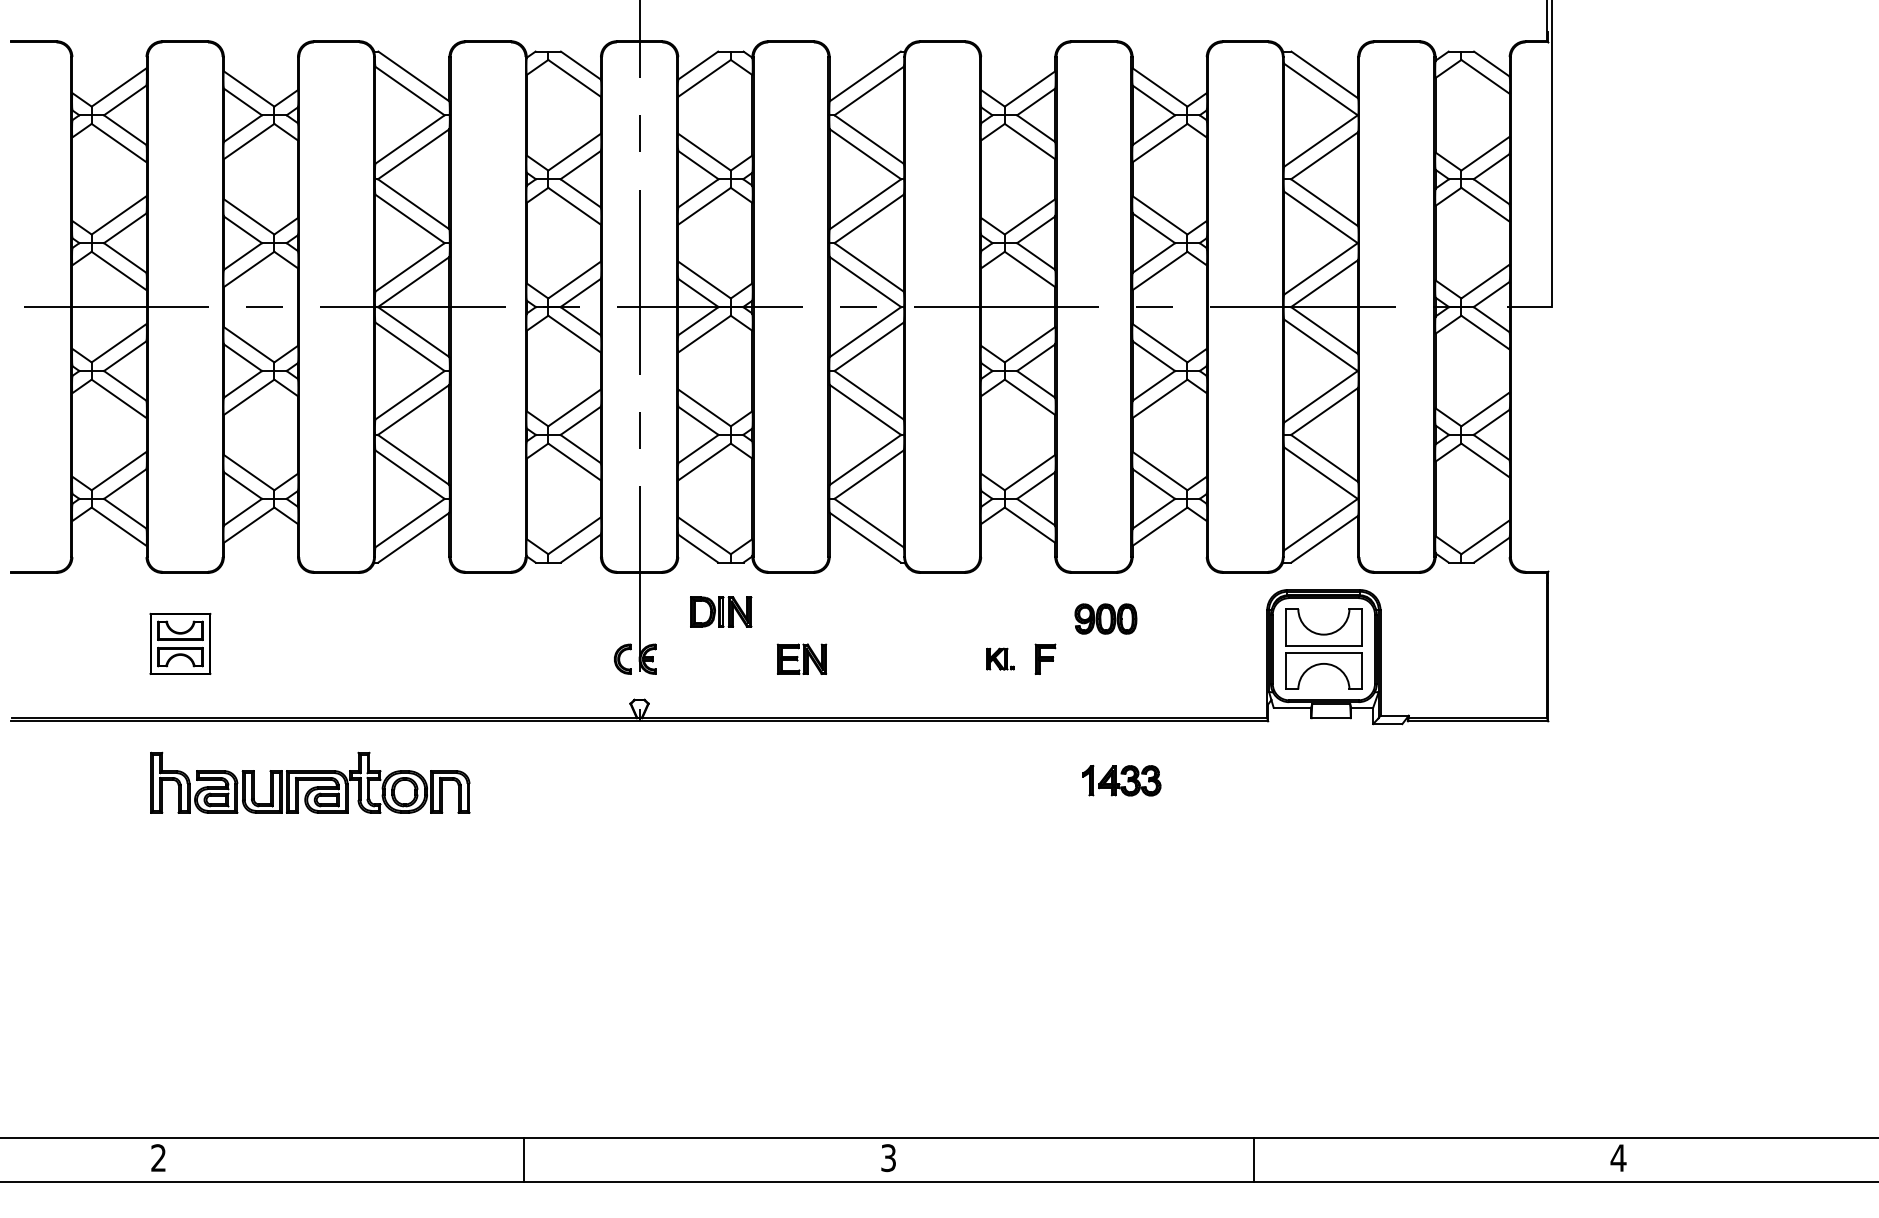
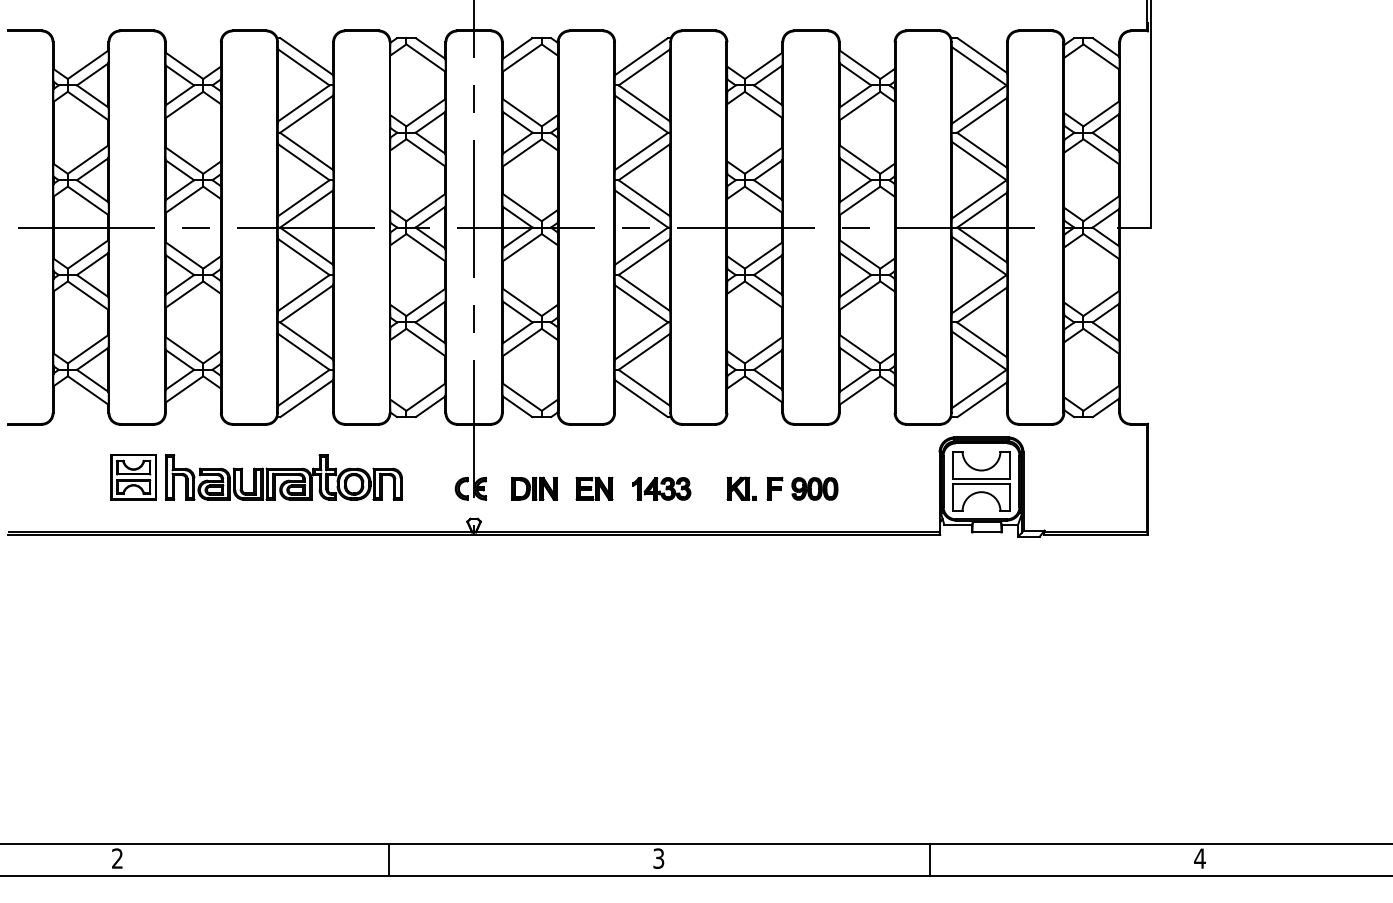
part: (721, 611) -> (534, 488), moved
part: (1105, 618) -> (814, 488), moved
part: (1000, 658) -> (741, 488), size x1.43
part: (1121, 780) -> (661, 488), moved
part: (309, 782) -> (283, 477), moved

